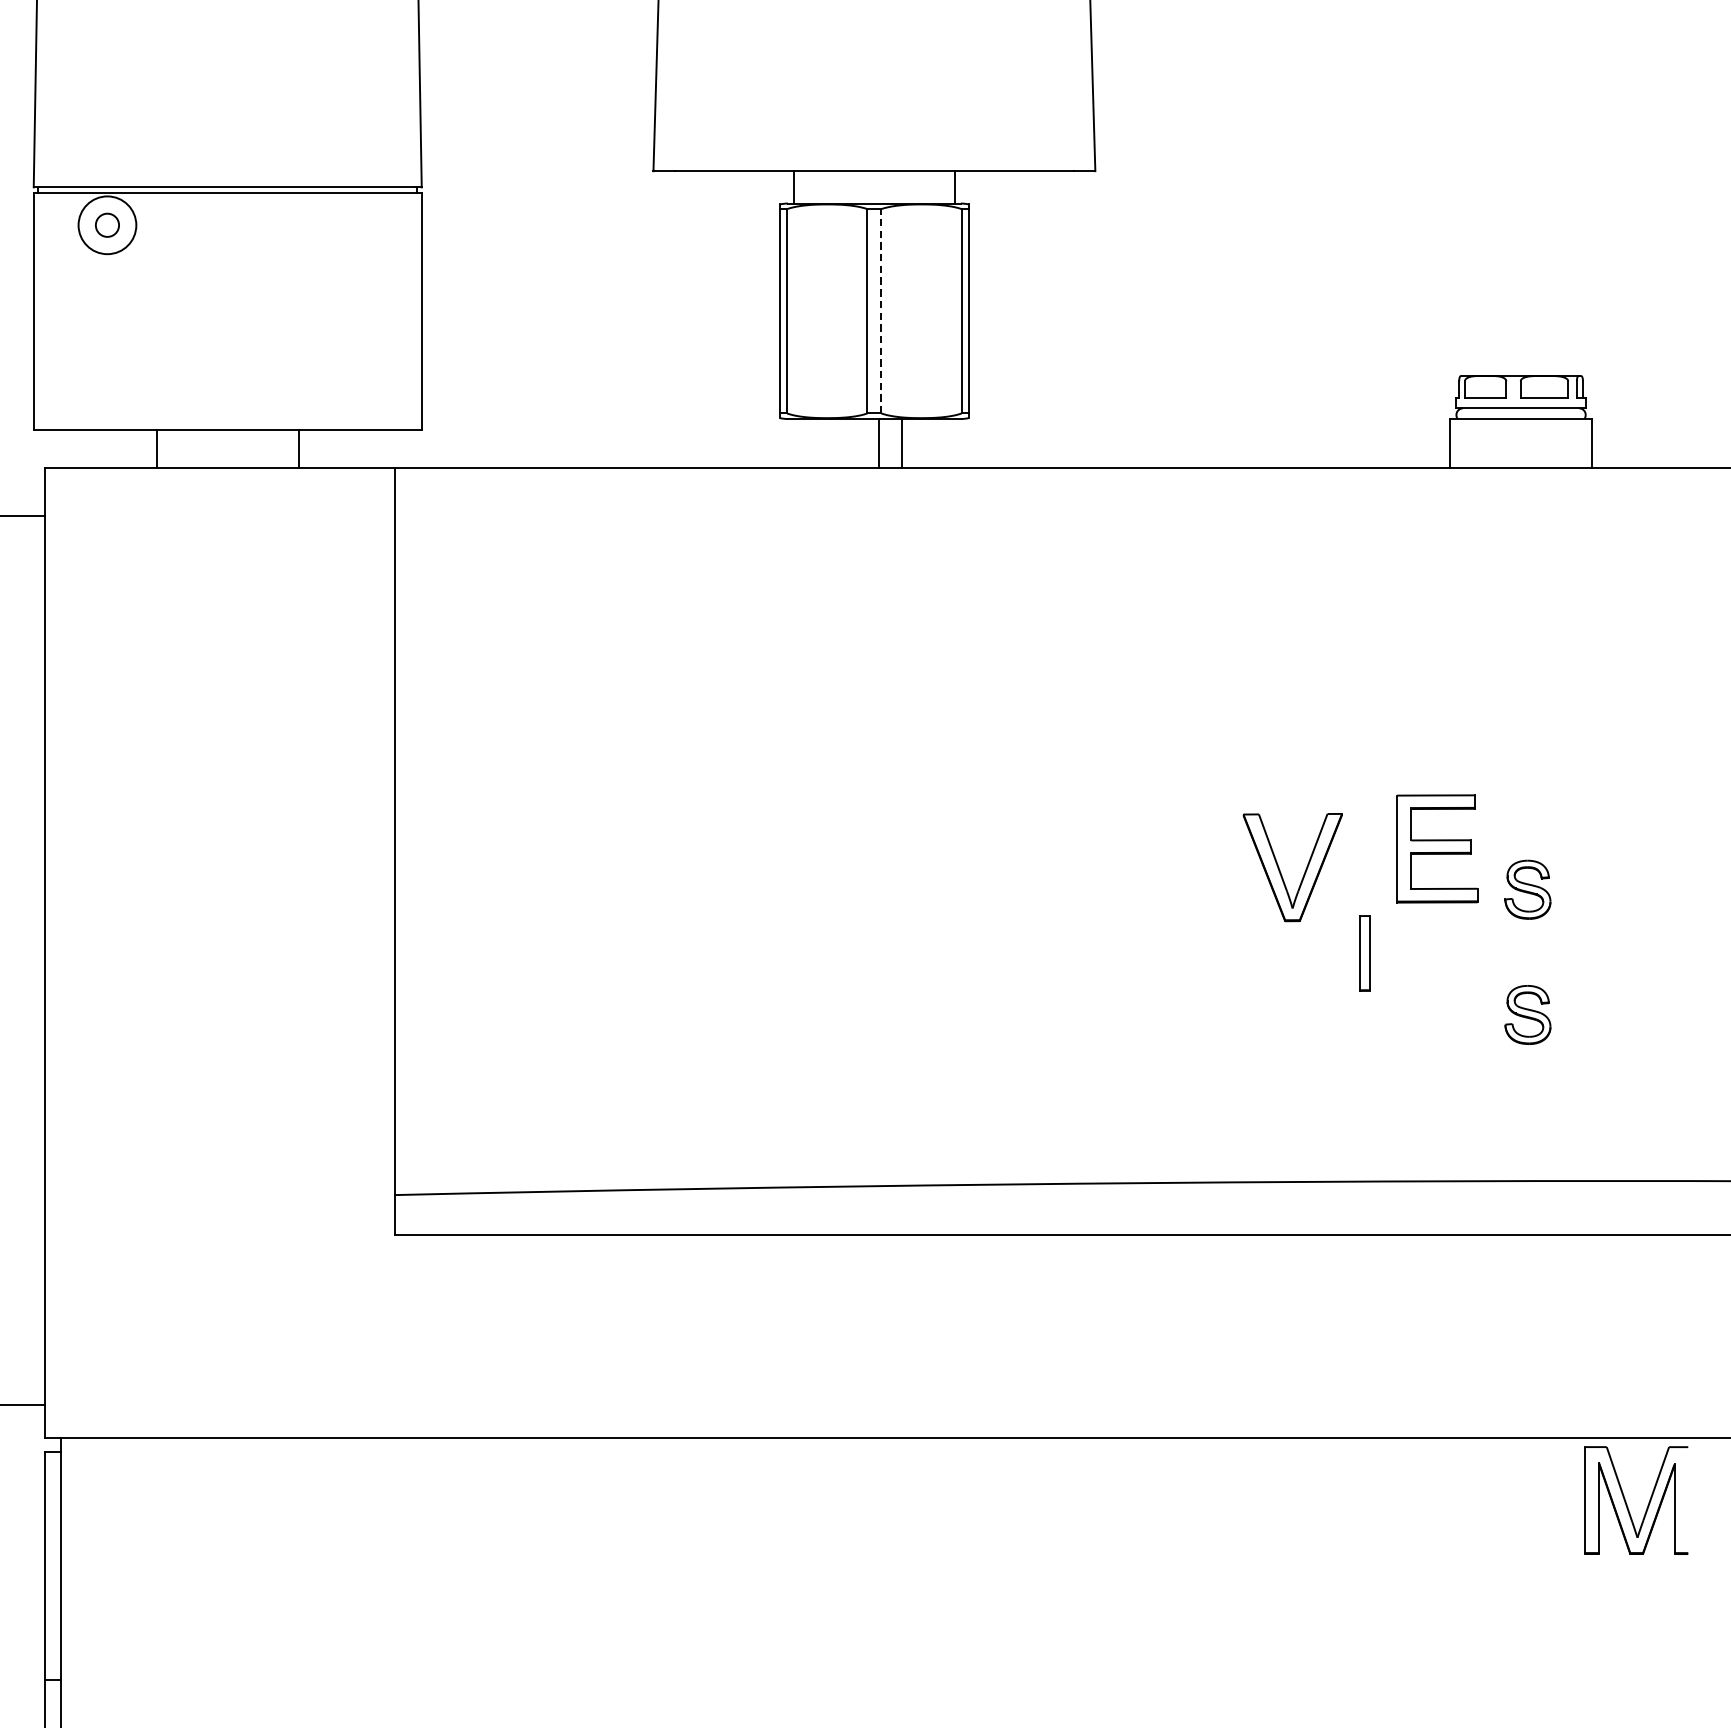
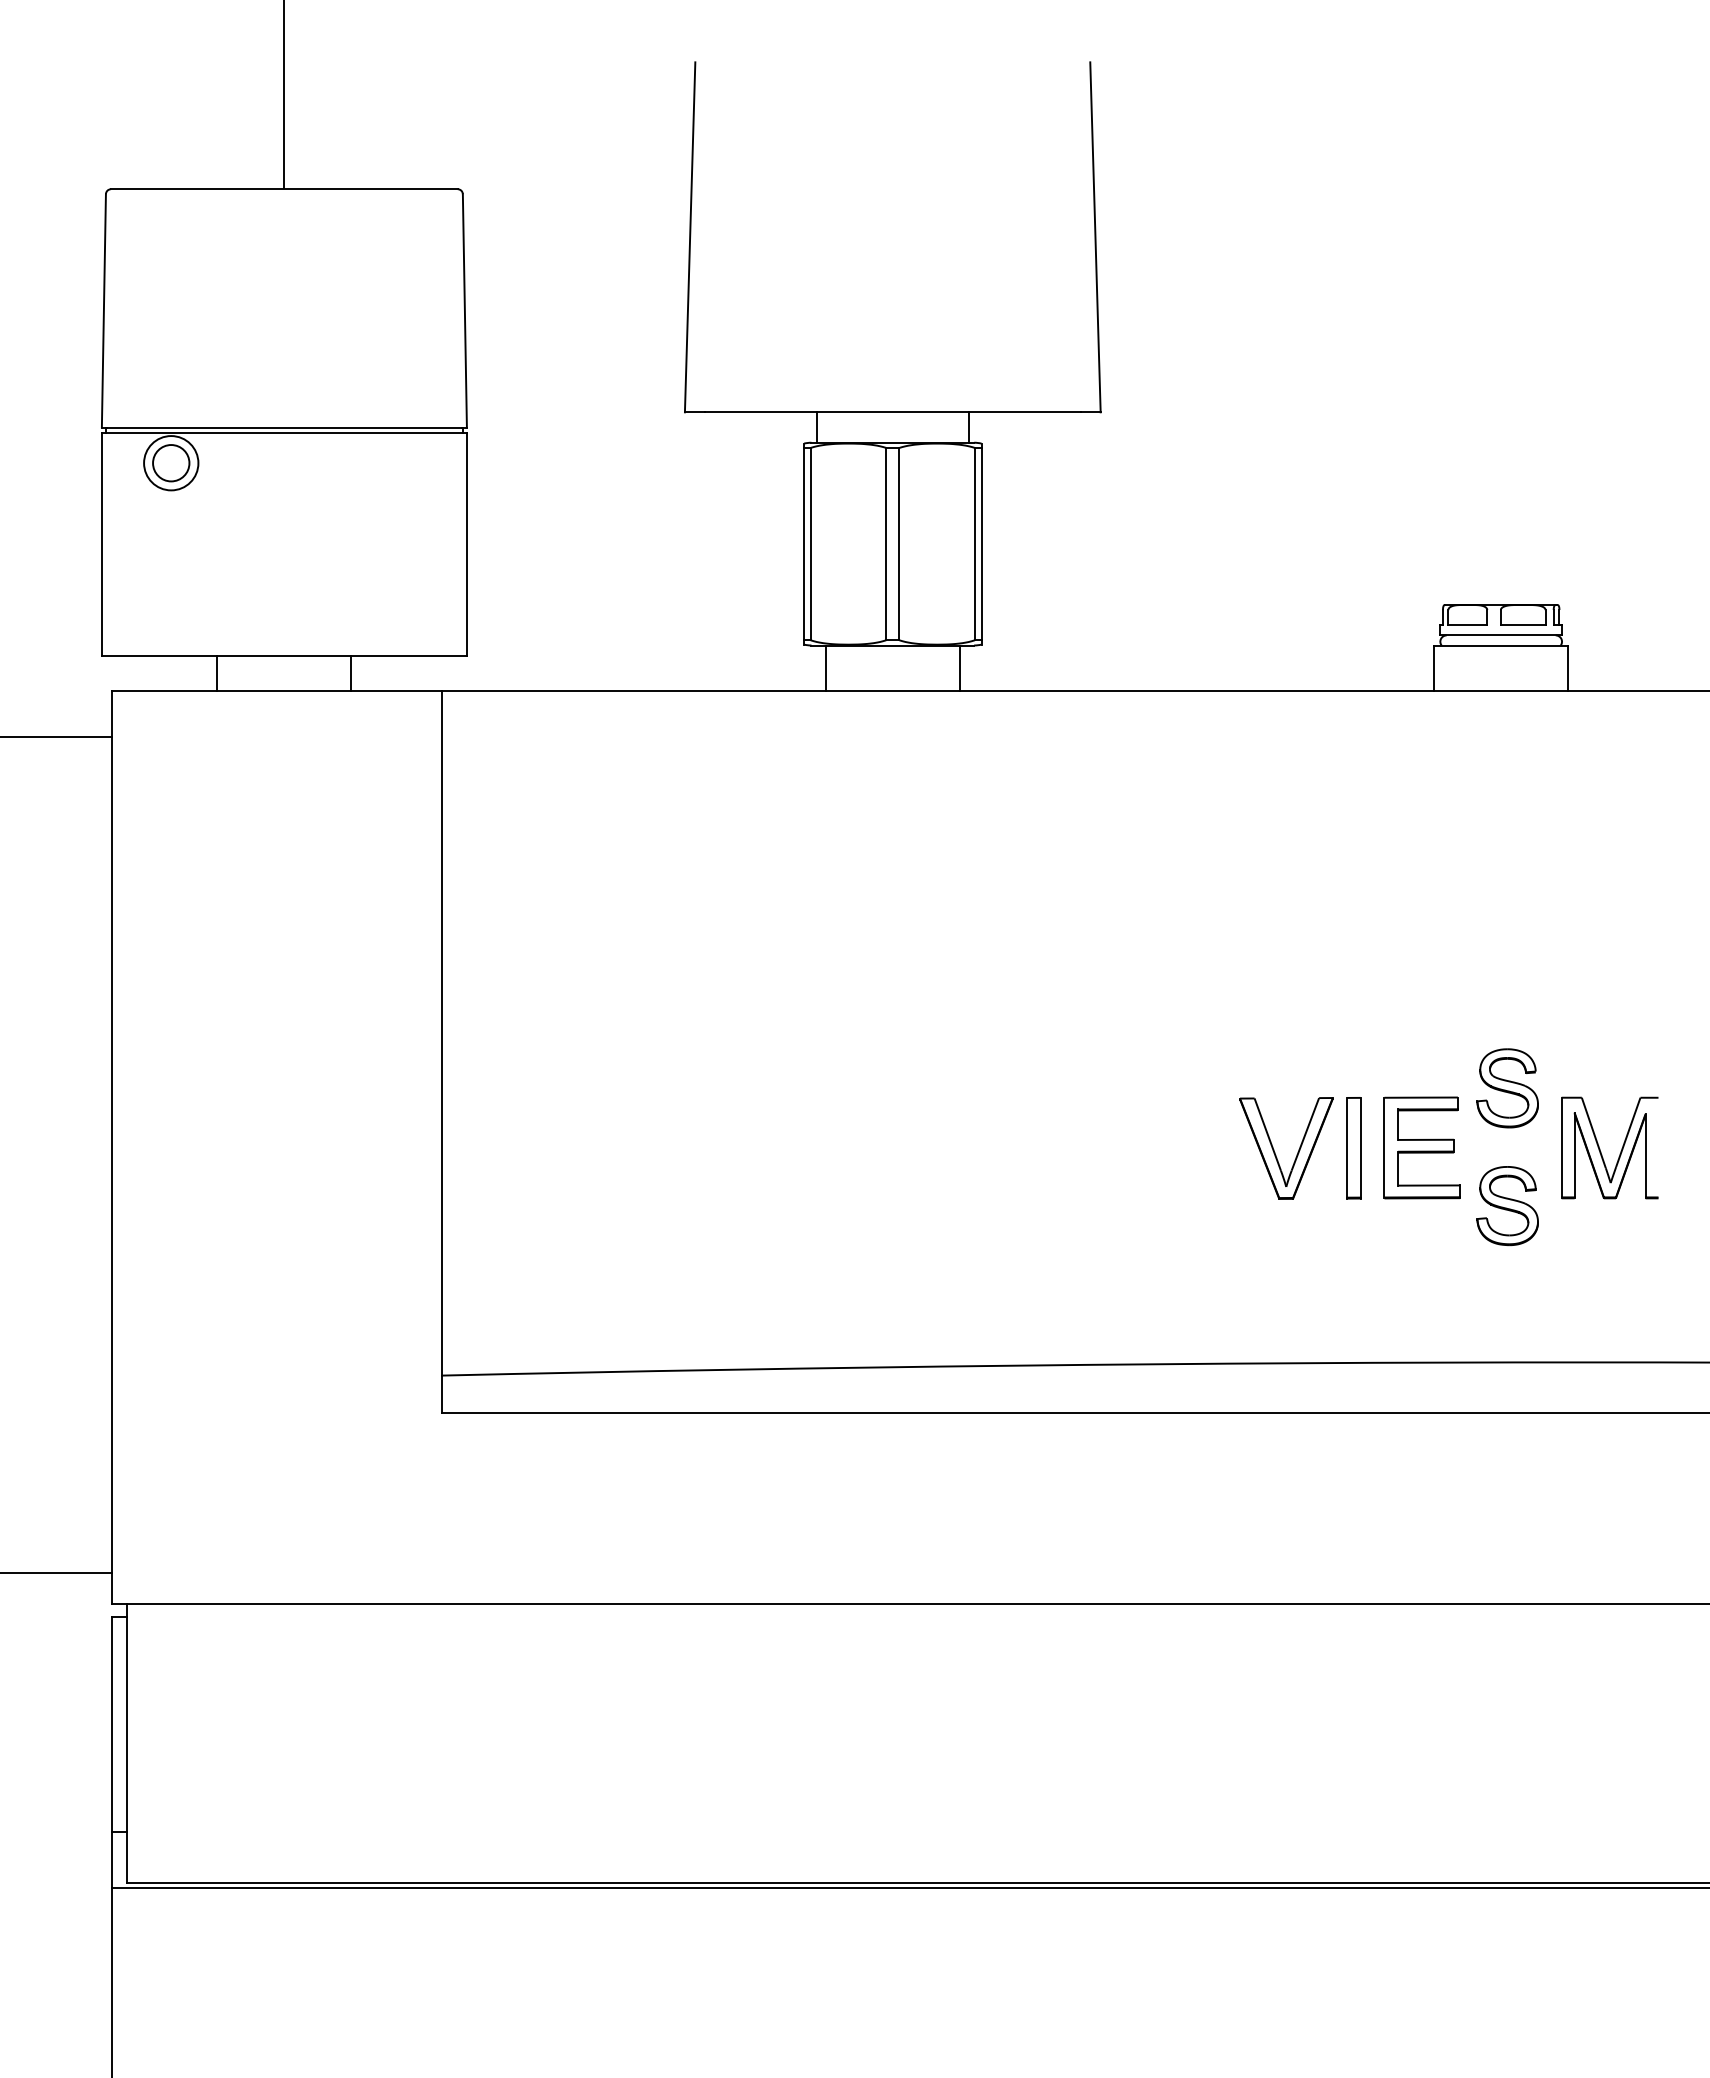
circle: (107, 225) -> (171, 463), size x1.67
line: (881, 310) -> (899, 543), dashed -> solid
line: (878, 443) -> (959, 668), moved
line: (901, 443) -> (825, 668), moved
part: (1436, 848) -> (1421, 1147), moved
part: (1303, 873) -> (1296, 1154), moved
part: (1527, 889) -> (1507, 1088), size x1.43
part: (1364, 953) -> (1353, 1148), size x1.43
part: (1527, 1015) -> (1507, 1206), size x1.43
part: (1627, 1504) -> (1601, 1151), moved

